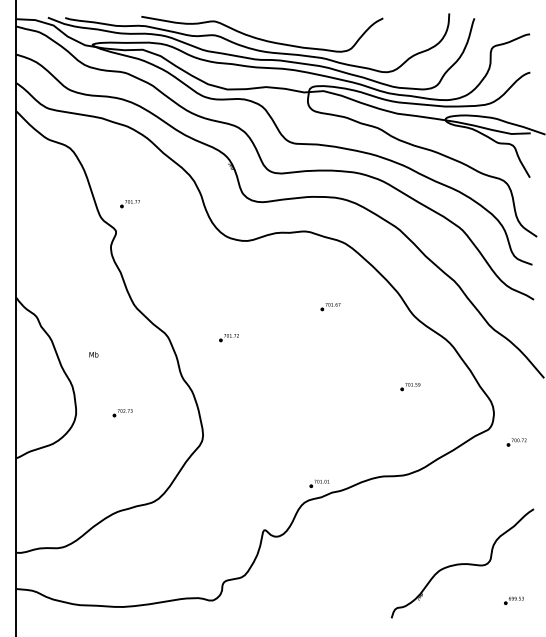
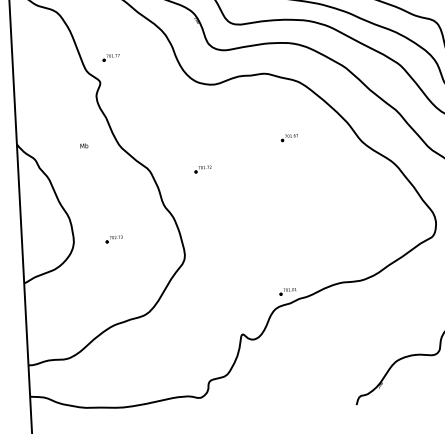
text: (93, 354) -> (83, 145), moved
part: (410, 387) -> (362, 204), removed

